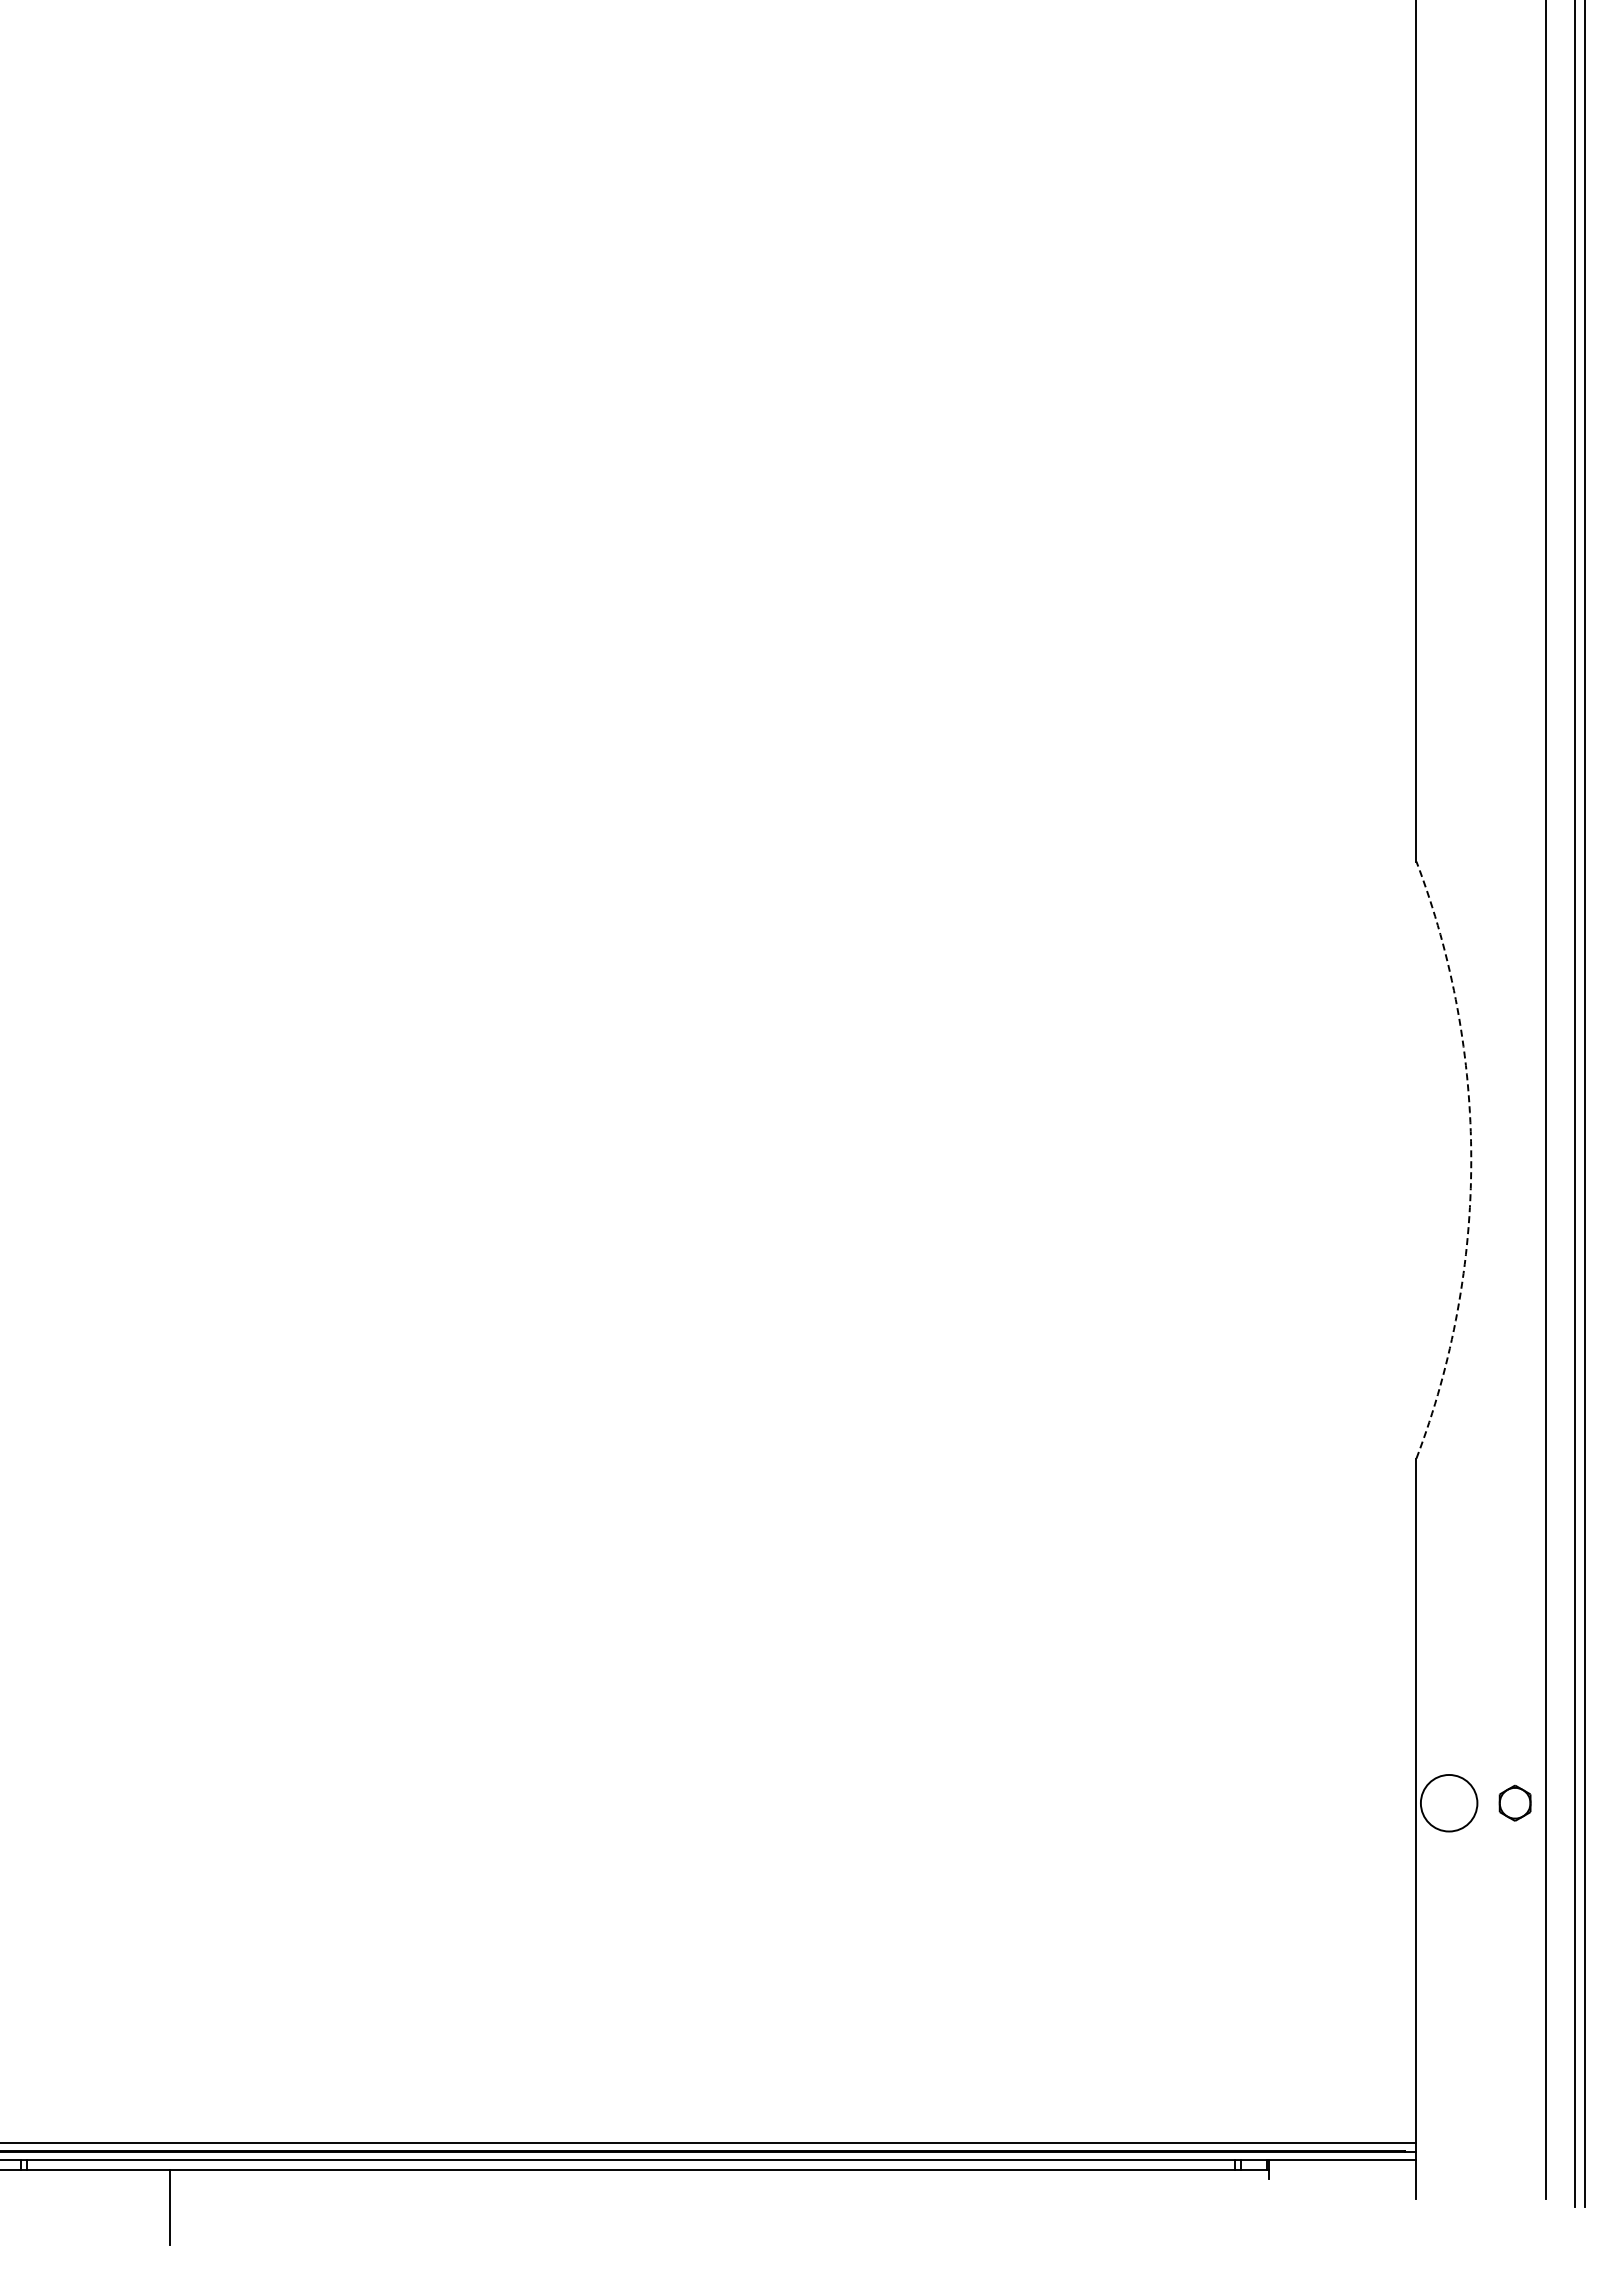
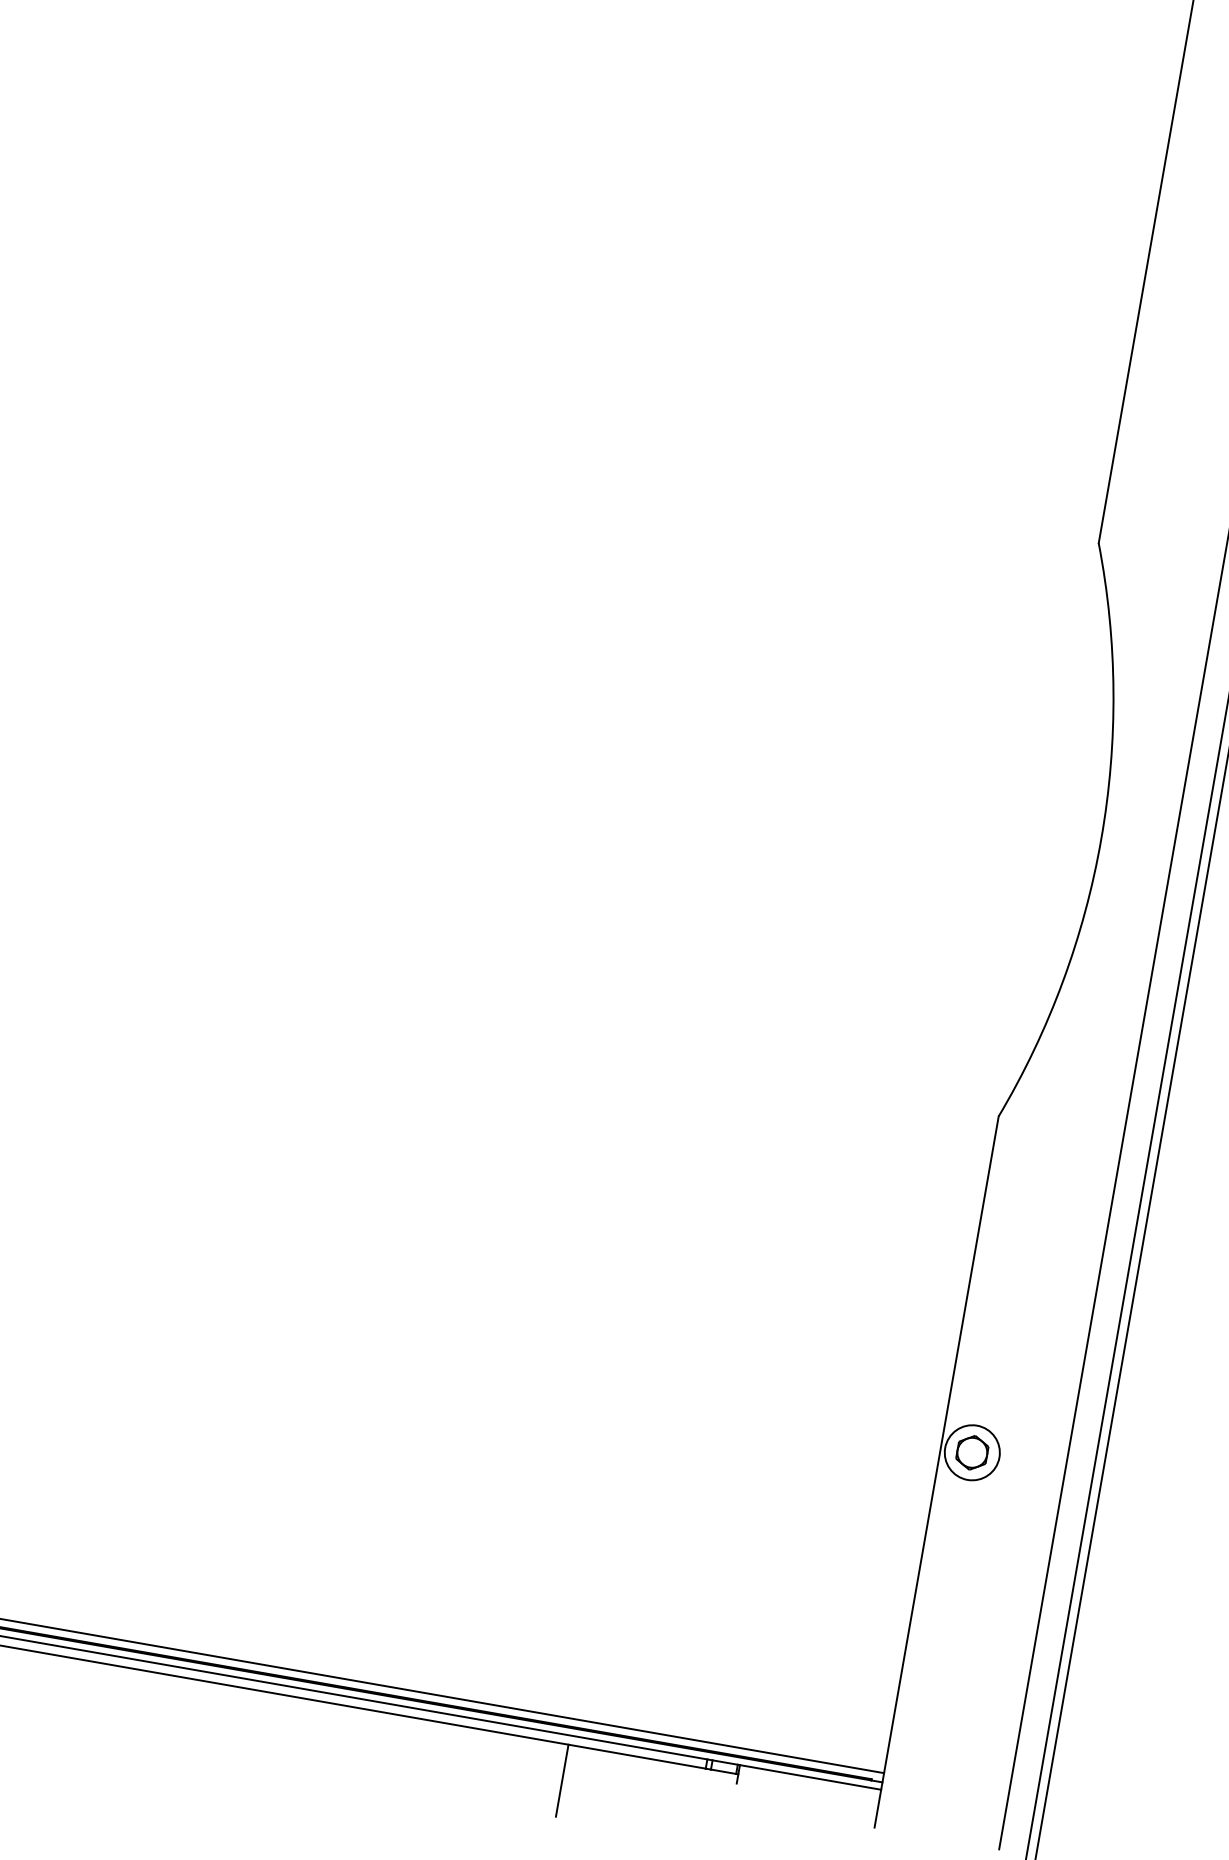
arc: (1471, 1160) -> (1101, 839), dashed -> solid
part: (1514, 1802) -> (971, 1451), moved
line: (1092, 2206) -> (562, 1780), added

